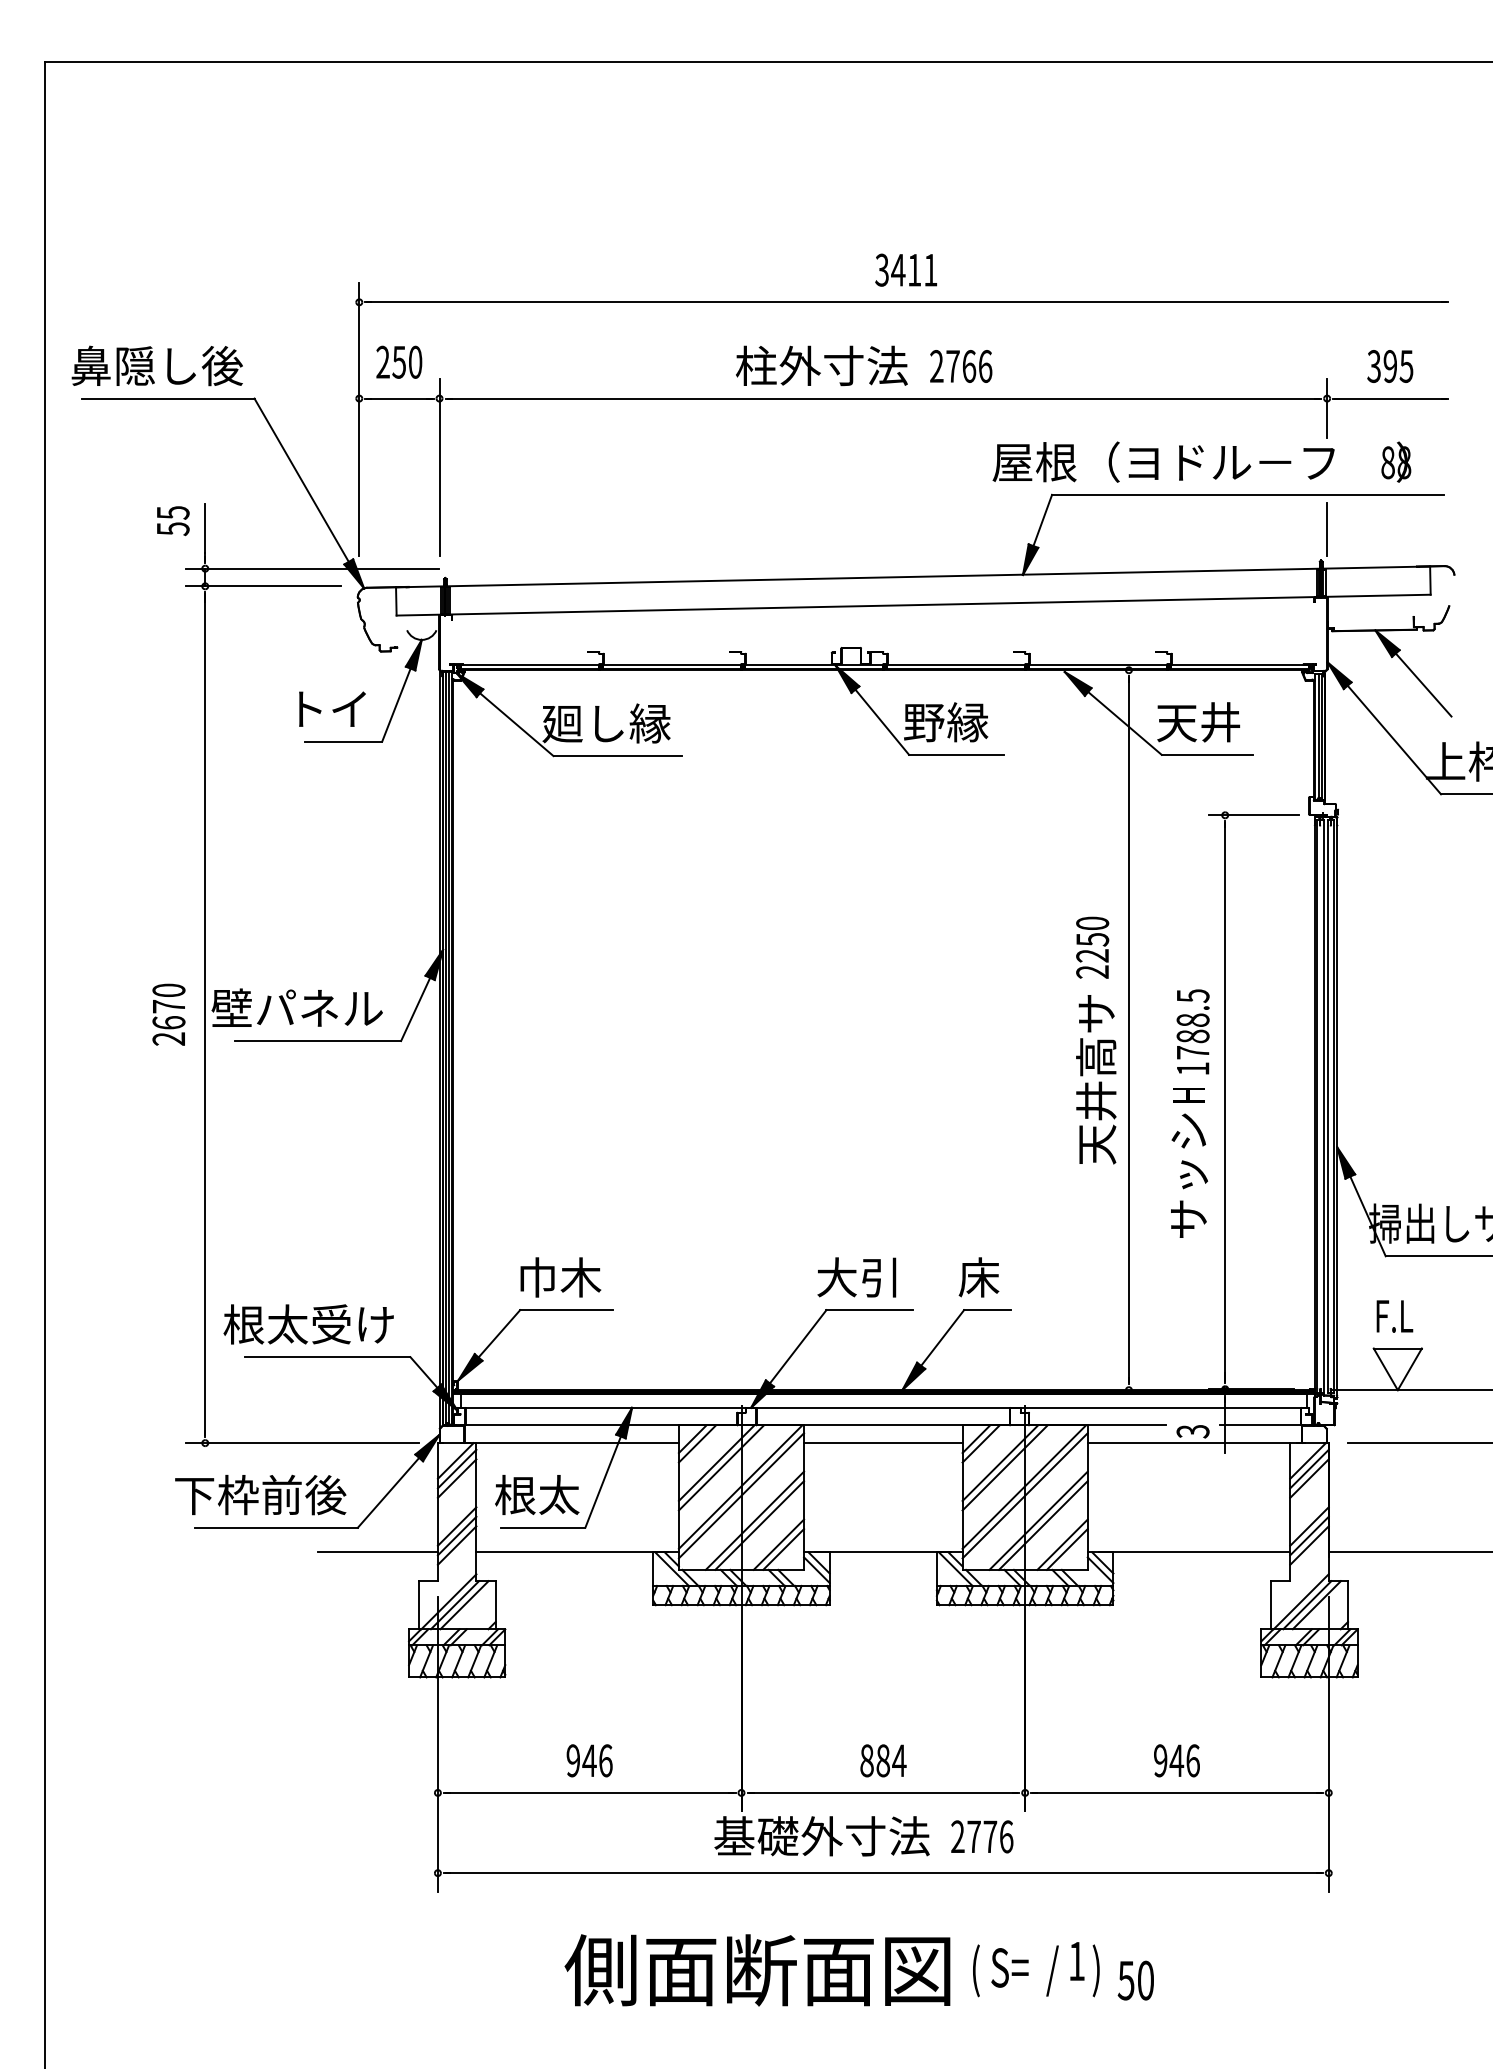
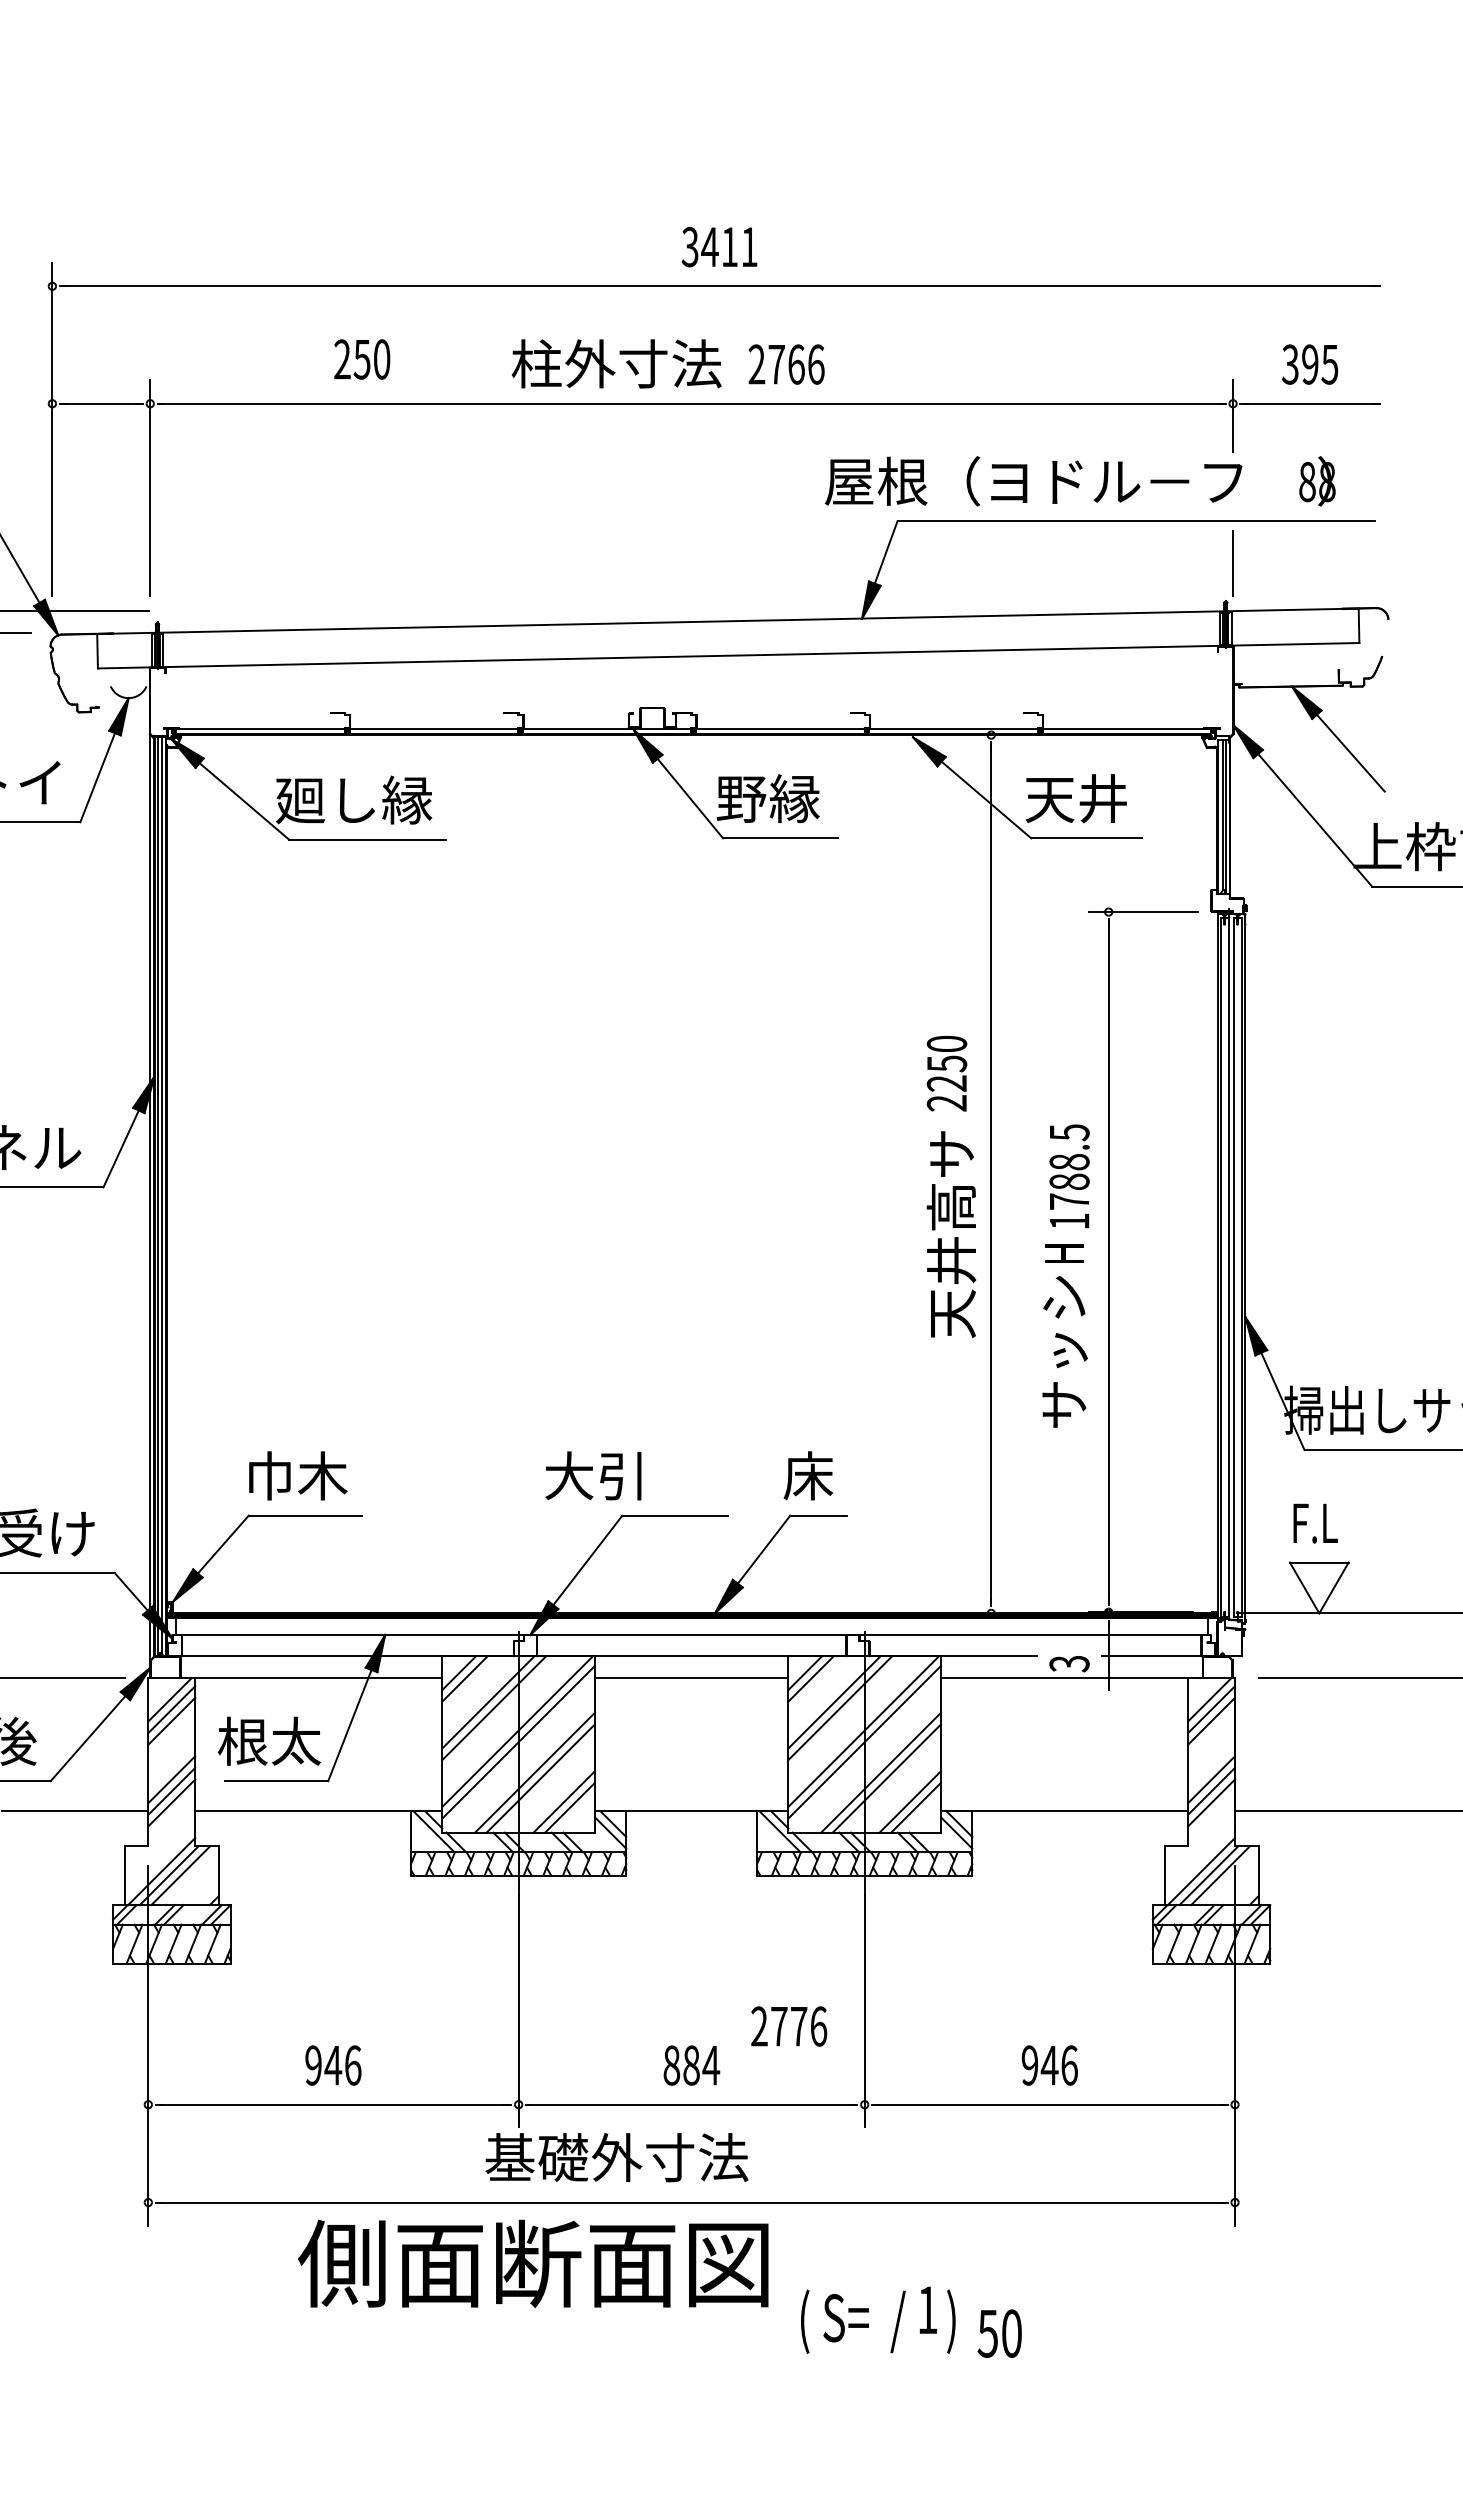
text: (399, 361) -> (362, 358), moved
text: (856, 1277) -> (593, 1475), moved
text: (982, 1836) -> (789, 2026), moved
text: (757, 1970) -> (533, 2263), moved

